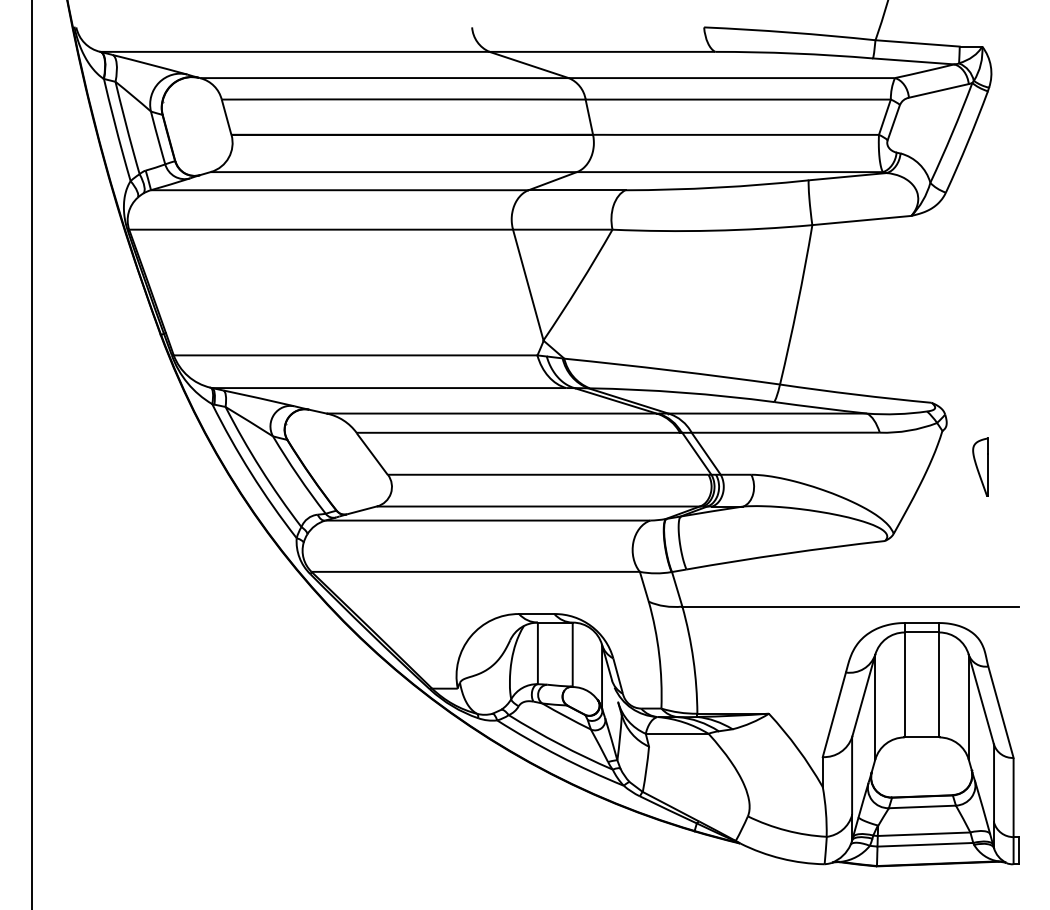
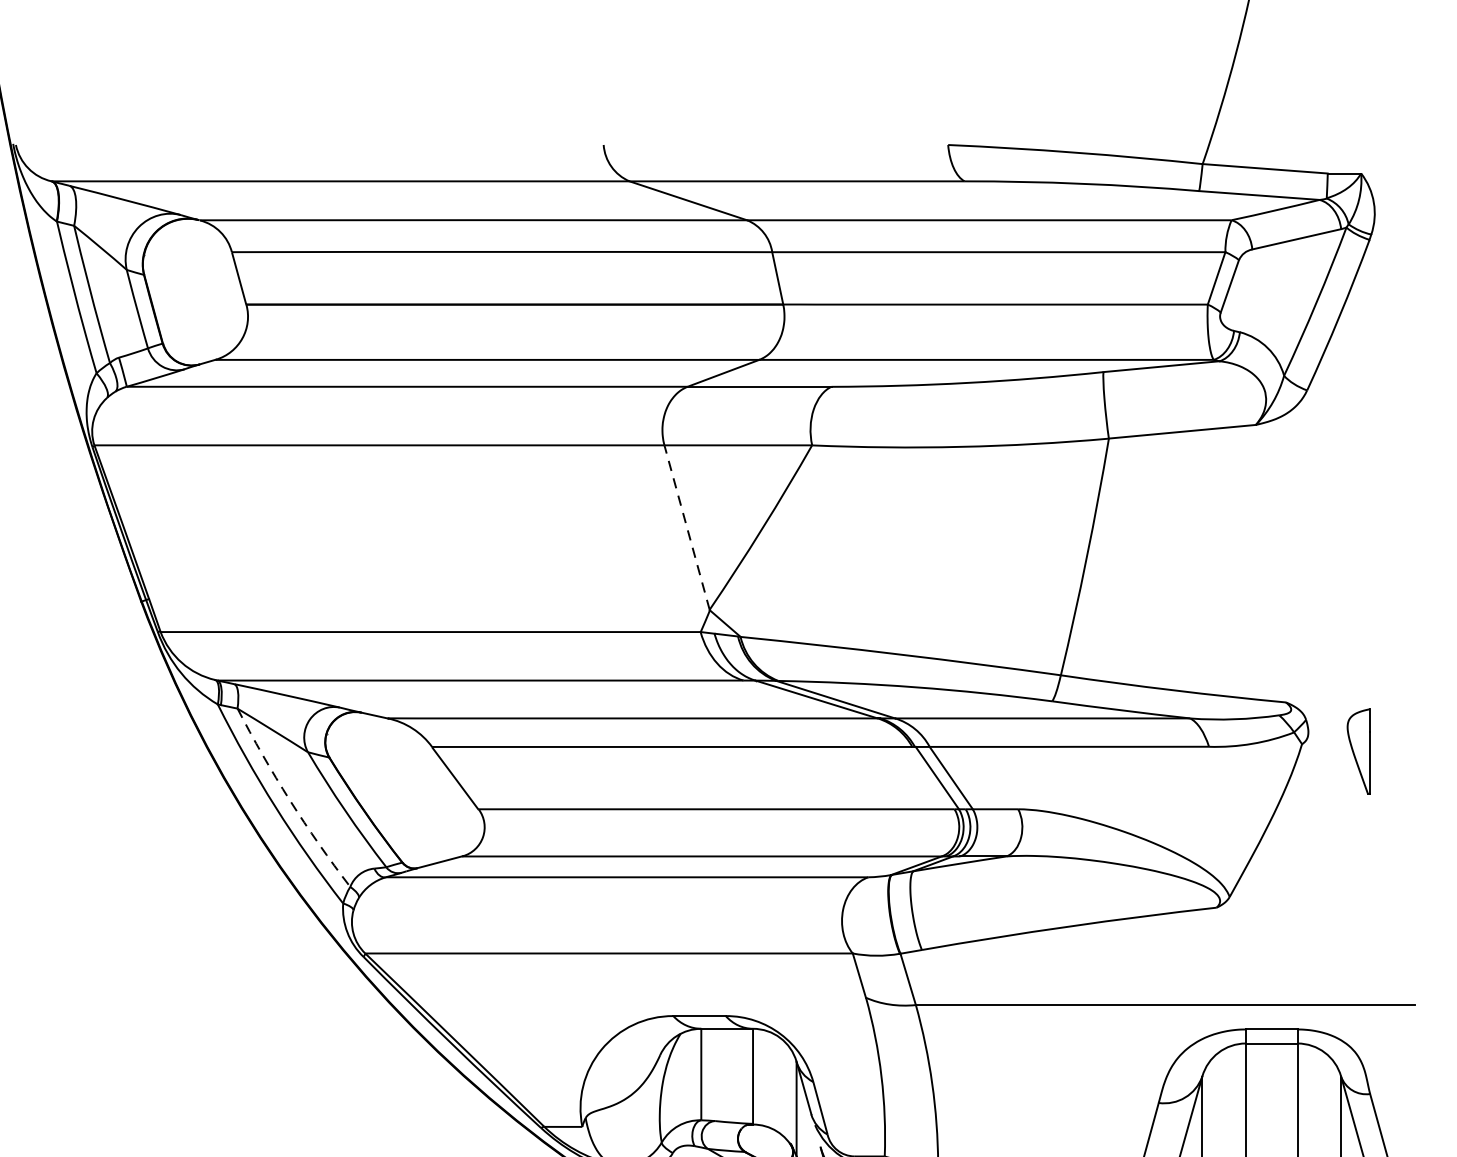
line: (528, 284) -> (687, 526), solid -> dashed
part: (980, 466) -> (1358, 750), moved
arc: (260, 468) -> (289, 799), solid -> dashed

